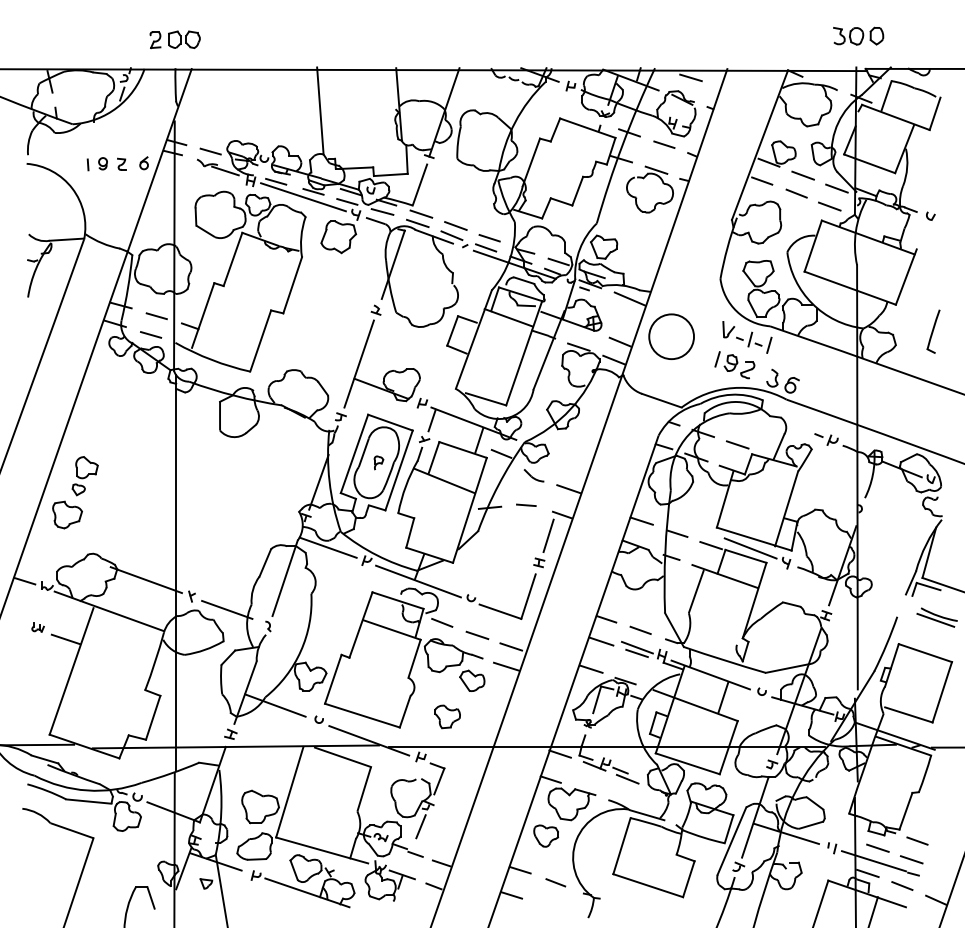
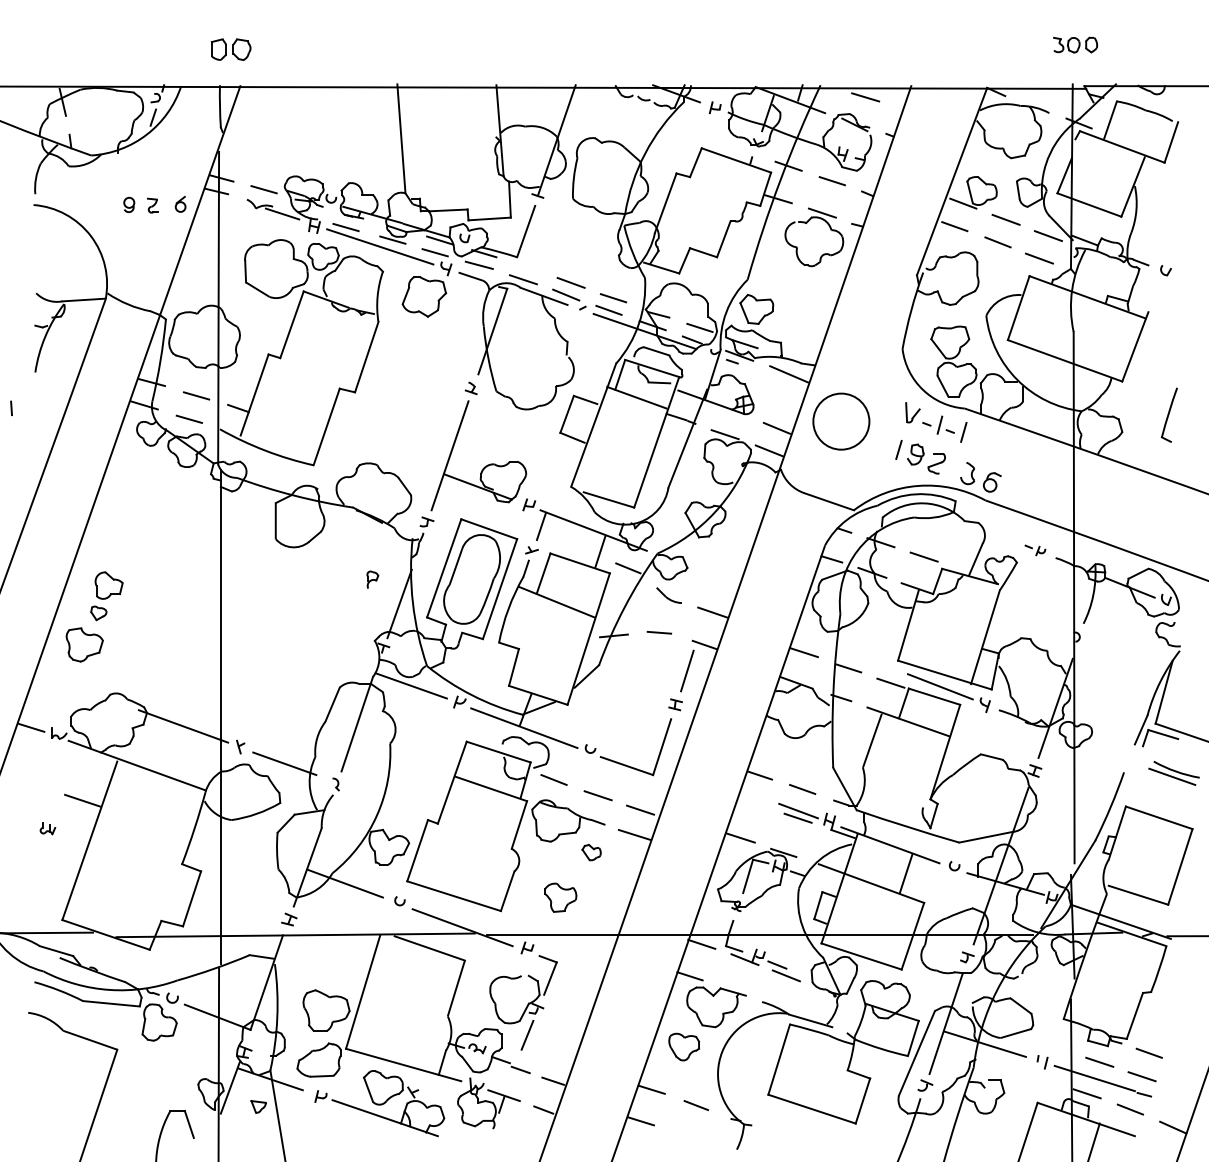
part: (858, 35) -> (1075, 44), size x0.7
part: (155, 40) -> (194, 50), removed
line: (88, 164) -> (11, 407), moved
line: (421, 213) -> (527, 267), removed
part: (826, 439) -> (1035, 550), size x0.7
part: (378, 462) -> (372, 579), moved
part: (37, 627) -> (47, 828), moved
line: (601, 641) -> (753, 803), removed
part: (472, 680) -> (591, 852), size x0.6

